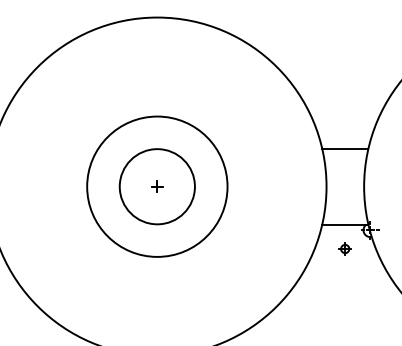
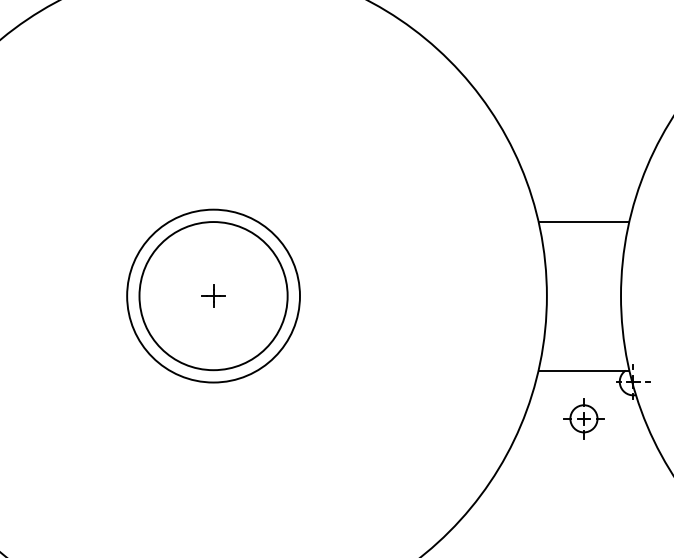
circle: (157, 186) -> (213, 295), size x0.62
part: (344, 248) -> (582, 417), size x1.67

